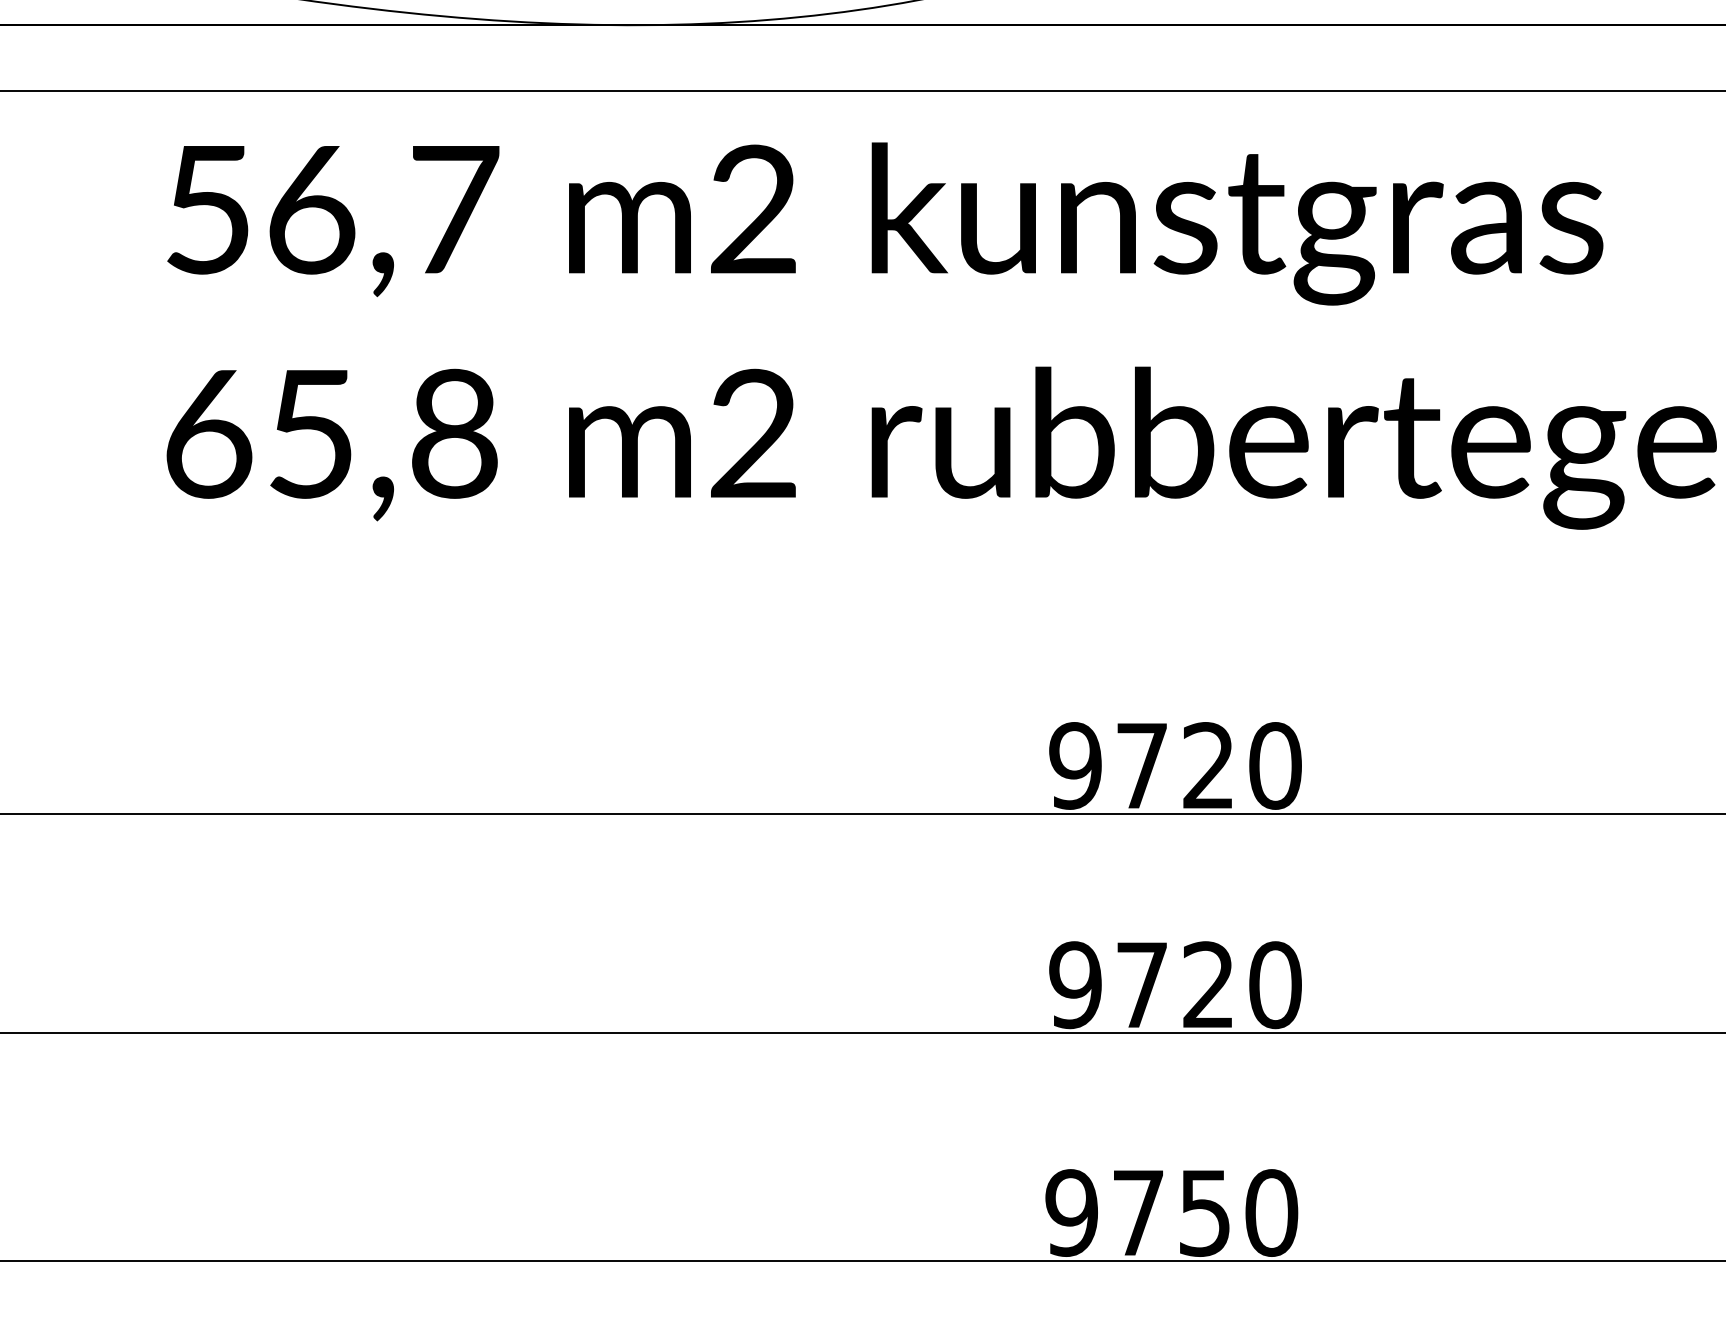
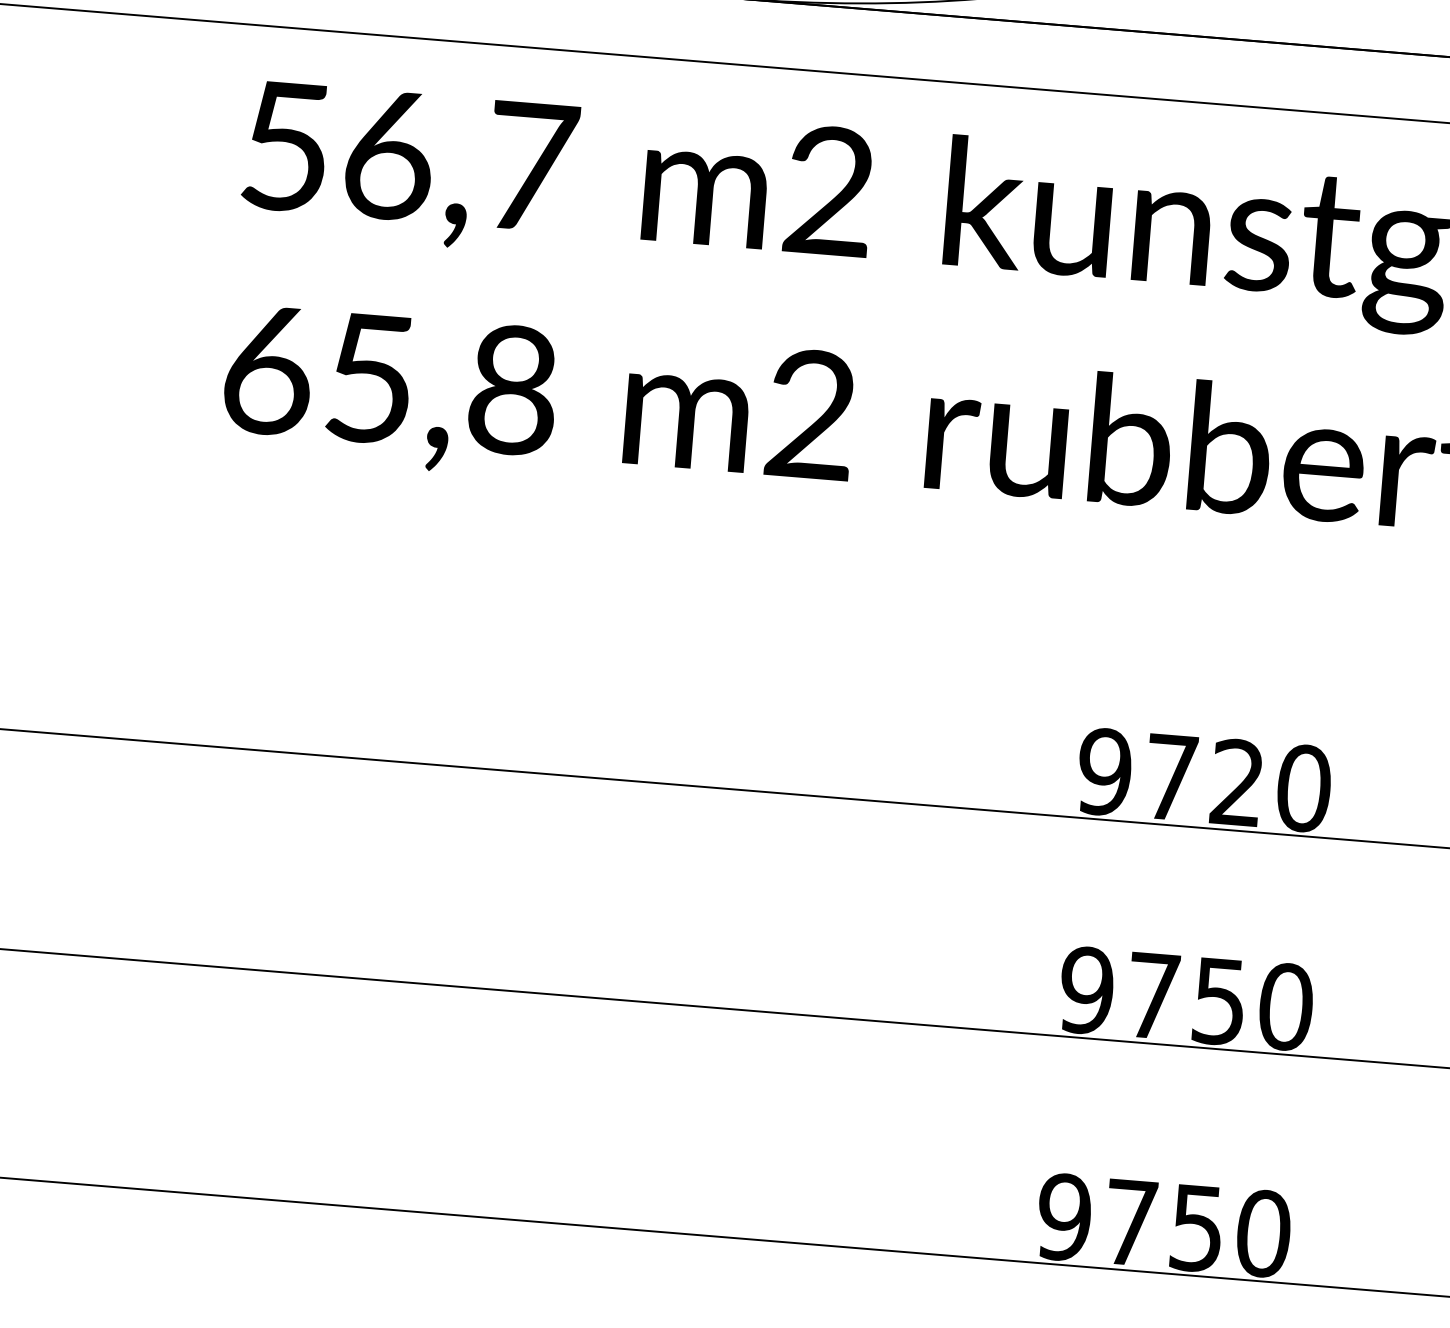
text: (1208, 985) -> (1219, 1001), 9720 -> 9750

